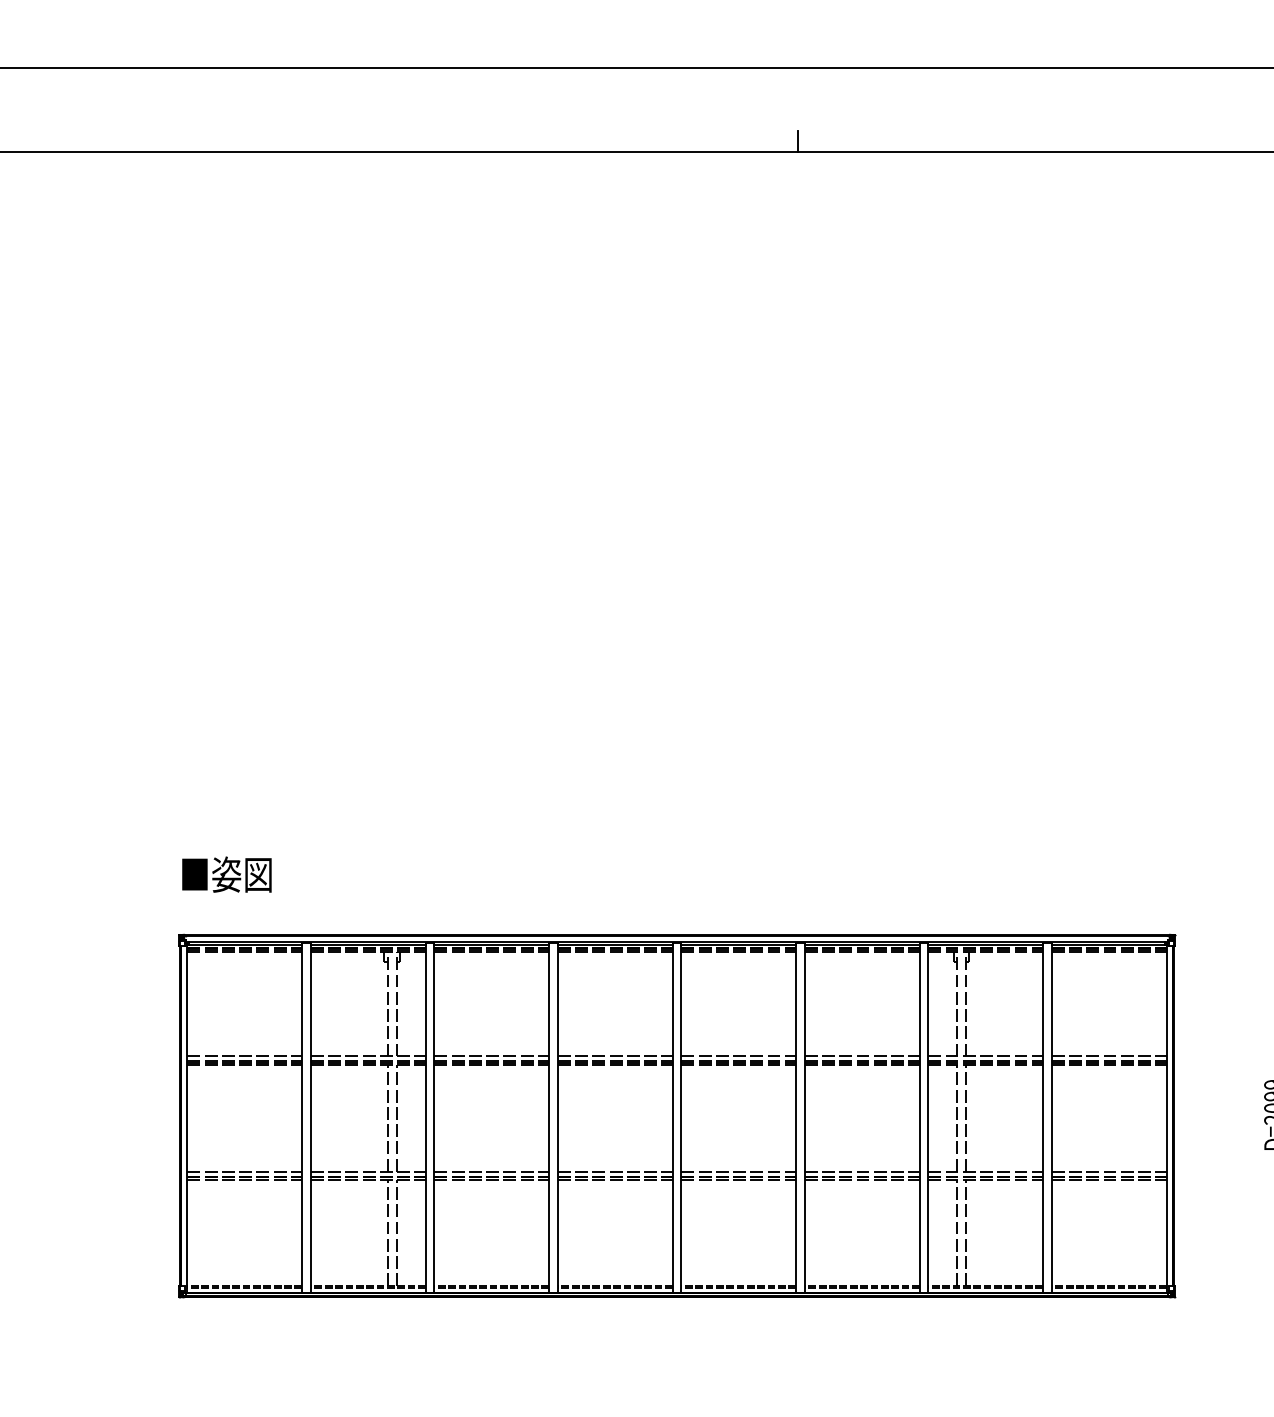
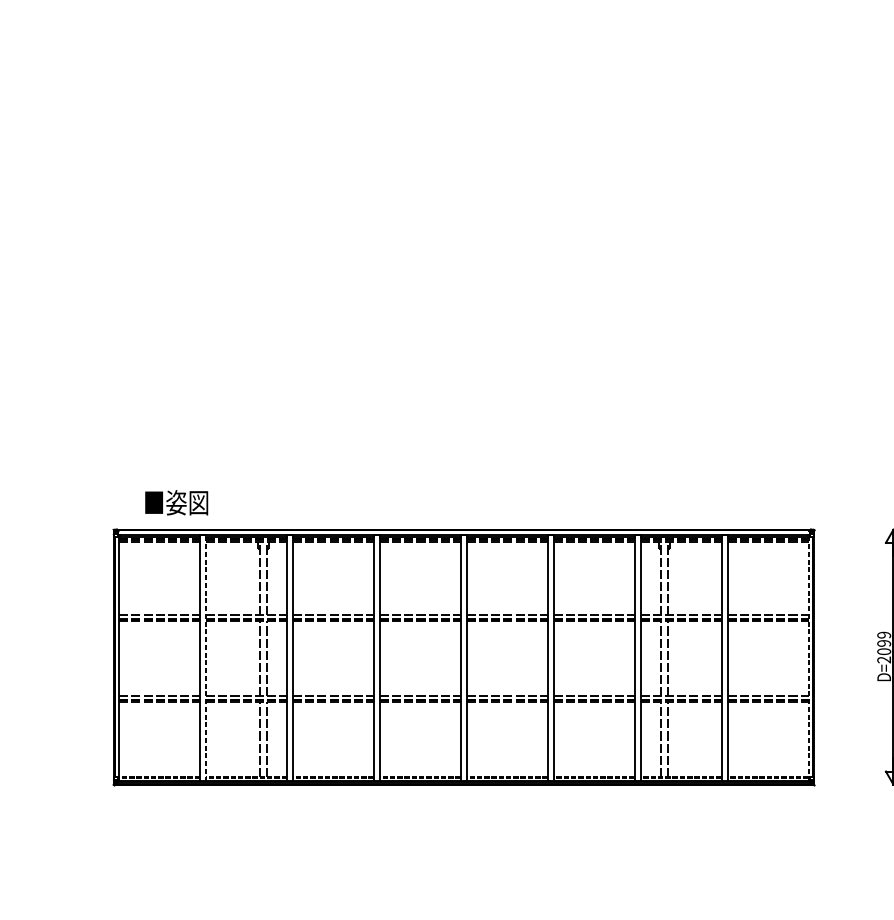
text: (226, 874) -> (176, 502), moved
line: (310, 1117) -> (205, 658), solid -> dashed
line: (1166, 1117) -> (808, 658), solid -> dashed

